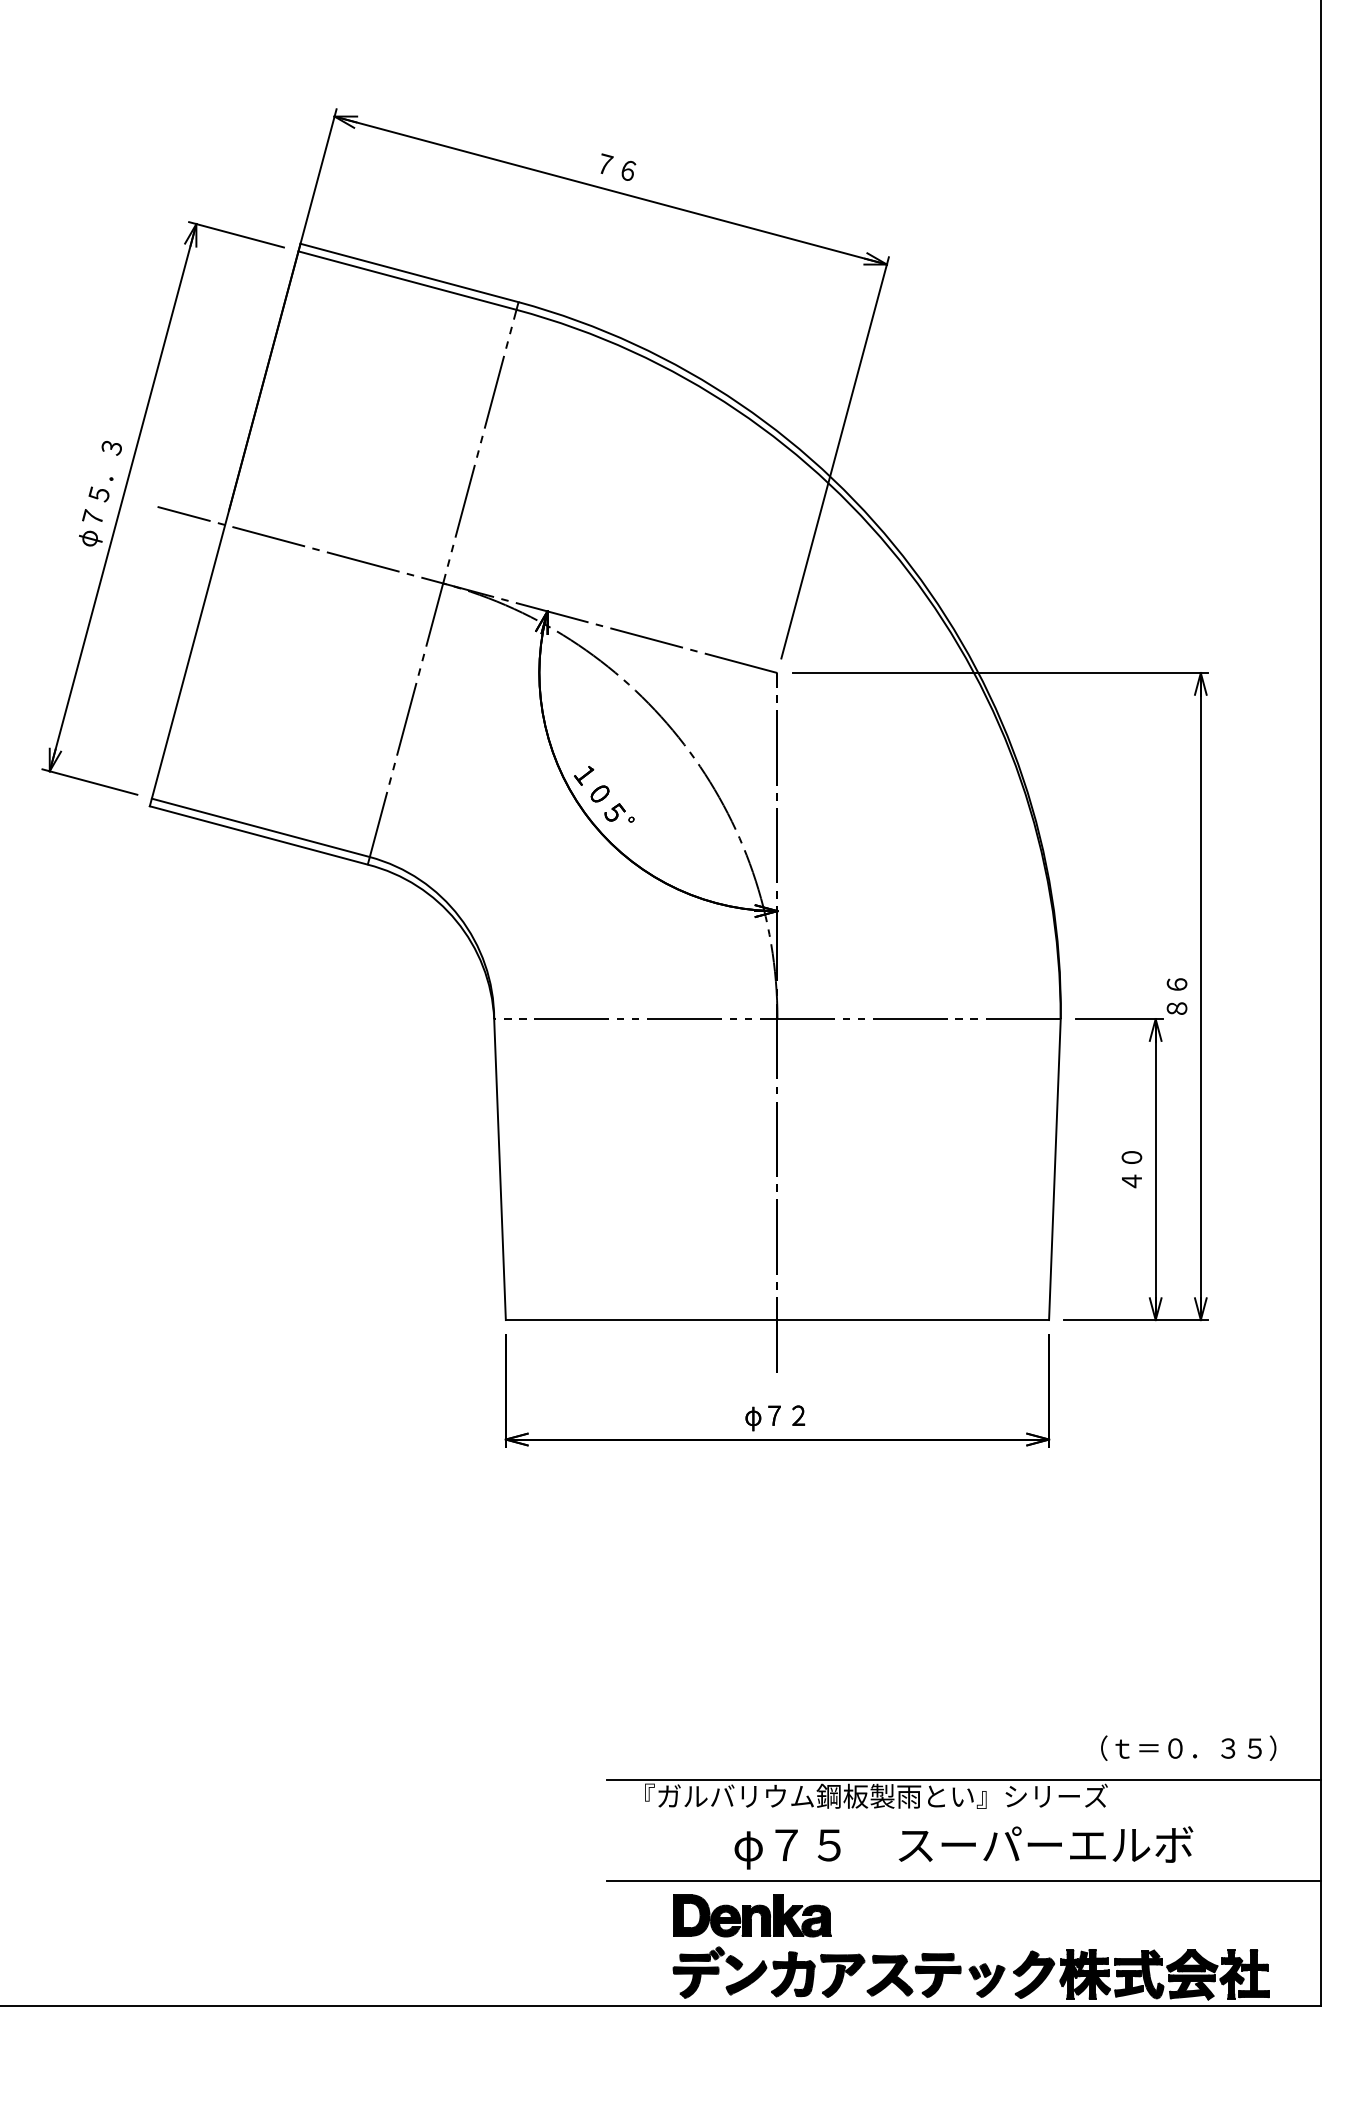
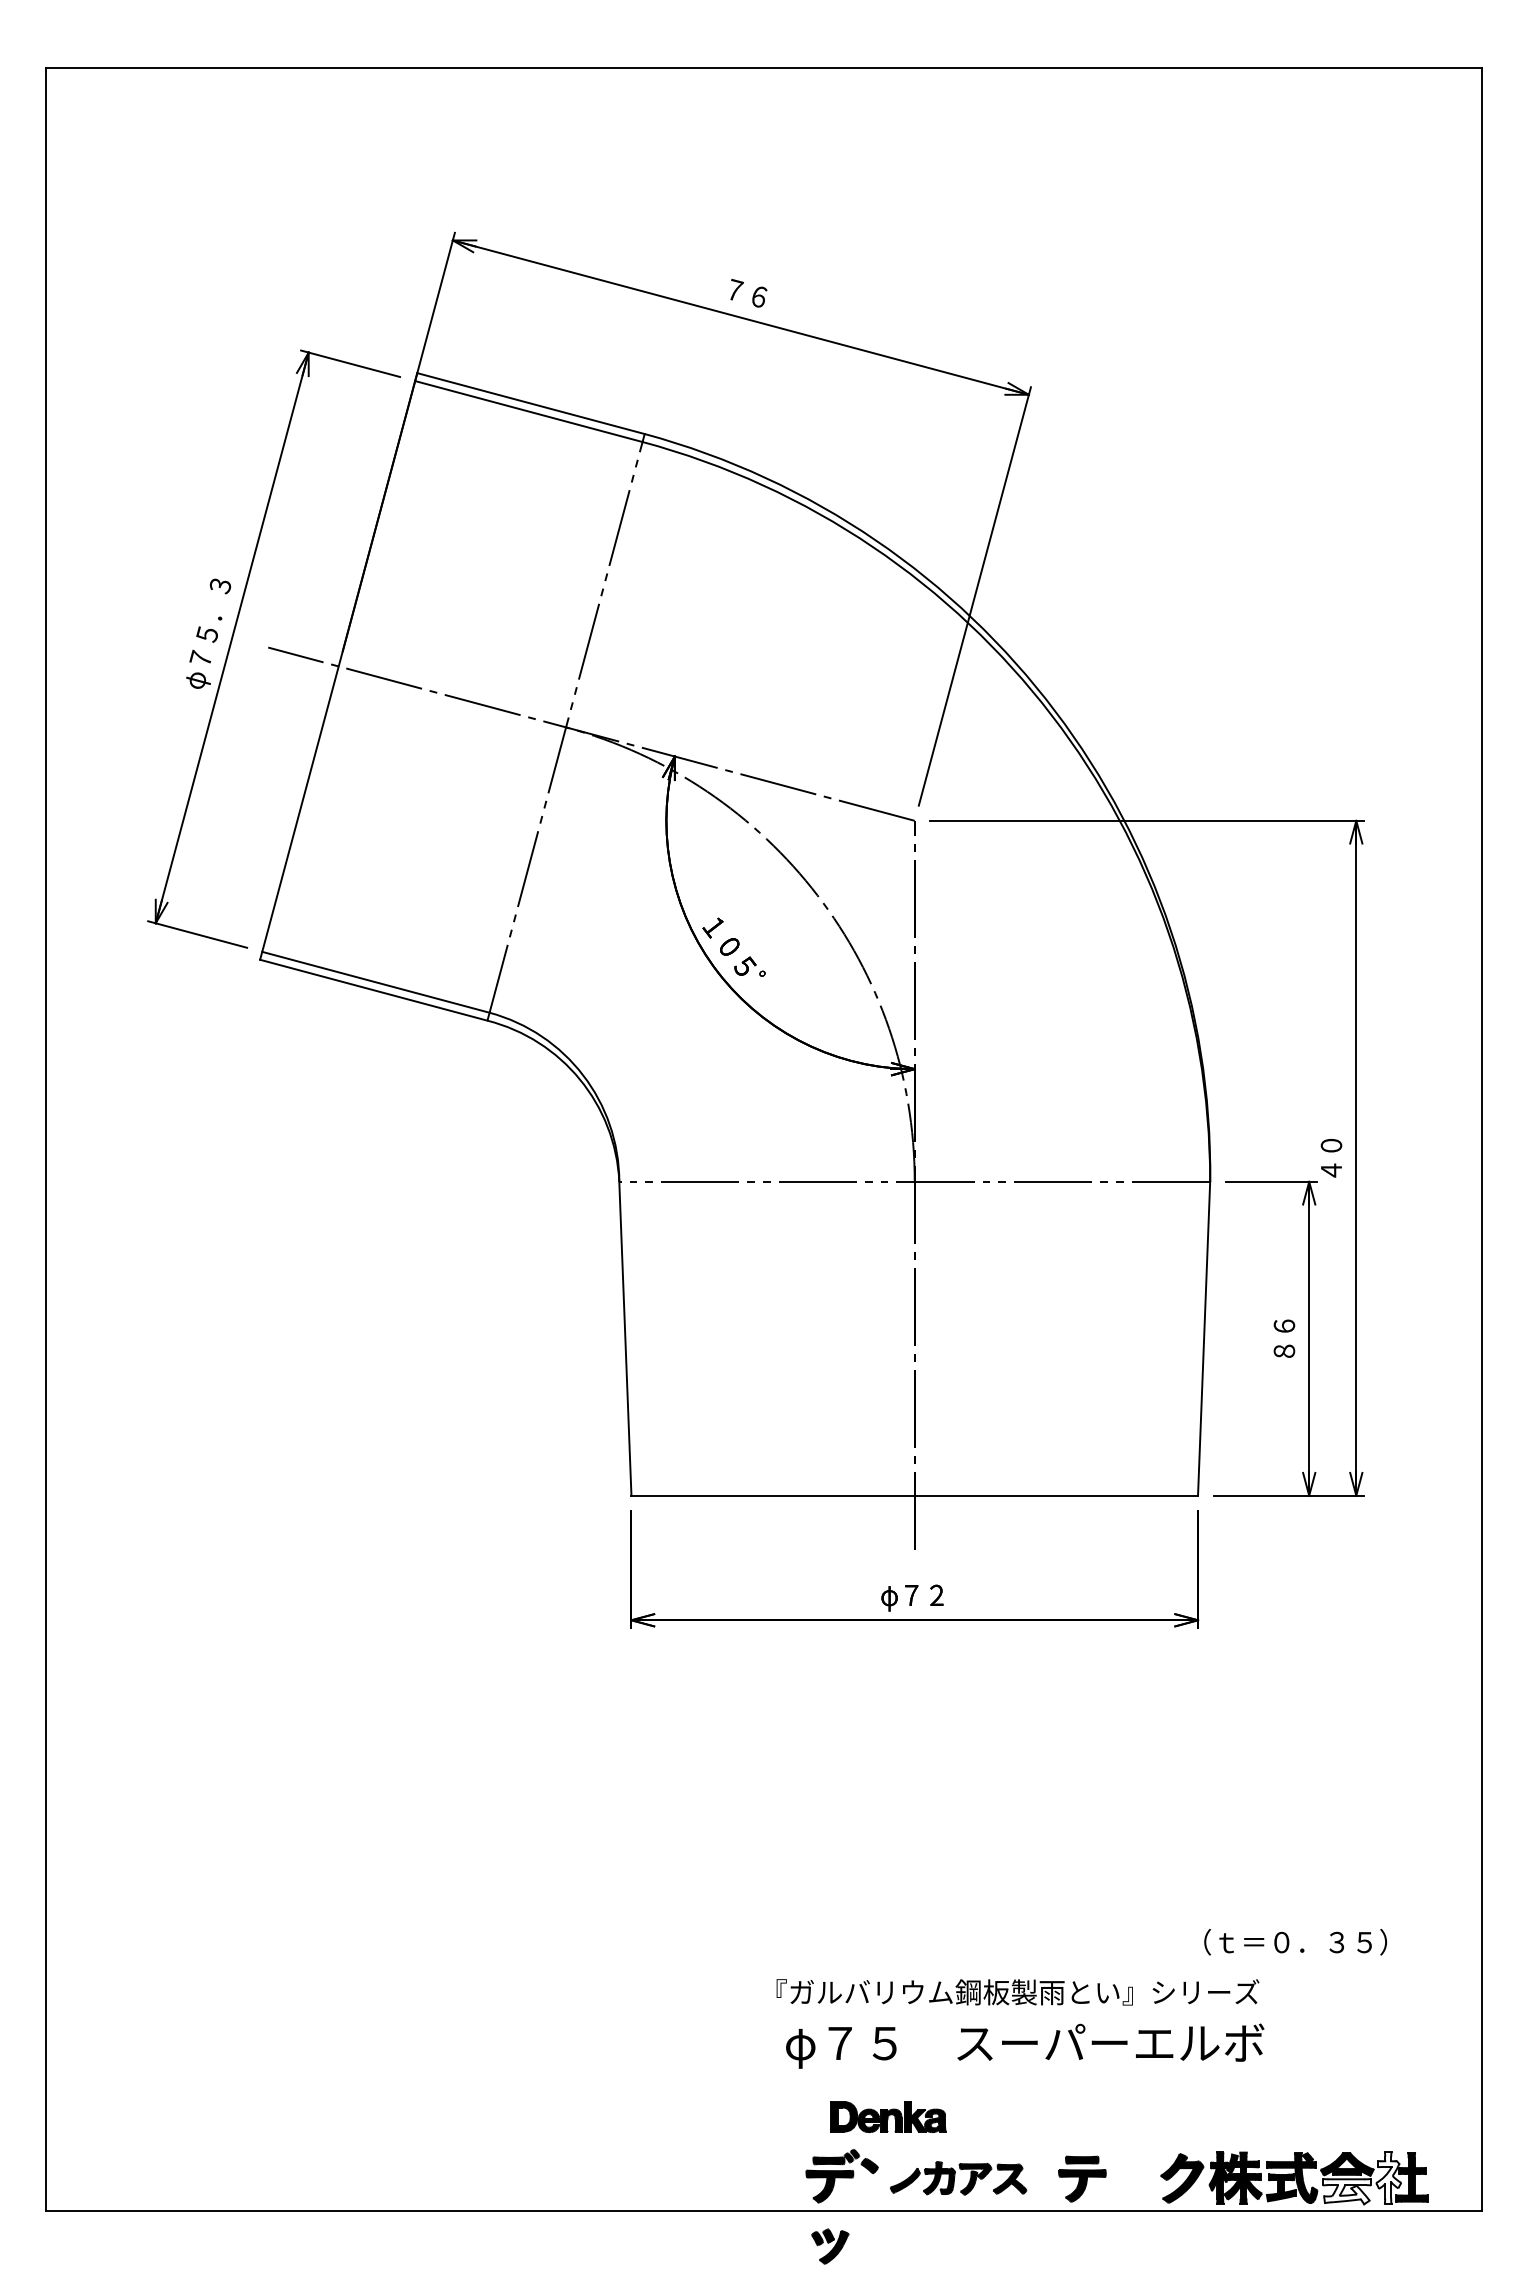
text: (1177, 995) -> (1331, 1157), ８６ -> ４０
text: (1131, 1169) -> (1284, 1338), ４０ -> ８６
text: (1188, 1748) -> (1295, 1942), moved
line: (964, 1780) -> (1109, 1975), removed
text: (964, 1847) -> (1025, 2045), moved
line: (964, 1881) -> (1109, 2081), removed
part: (752, 1915) -> (888, 2116), size x0.7
fill: (1231, 1973) -> (1388, 2177), removed
part: (819, 1974) -> (958, 2178), size x0.7
part: (987, 1980) -> (830, 2246), moved
fill: (1191, 1987) -> (1346, 2191), removed

